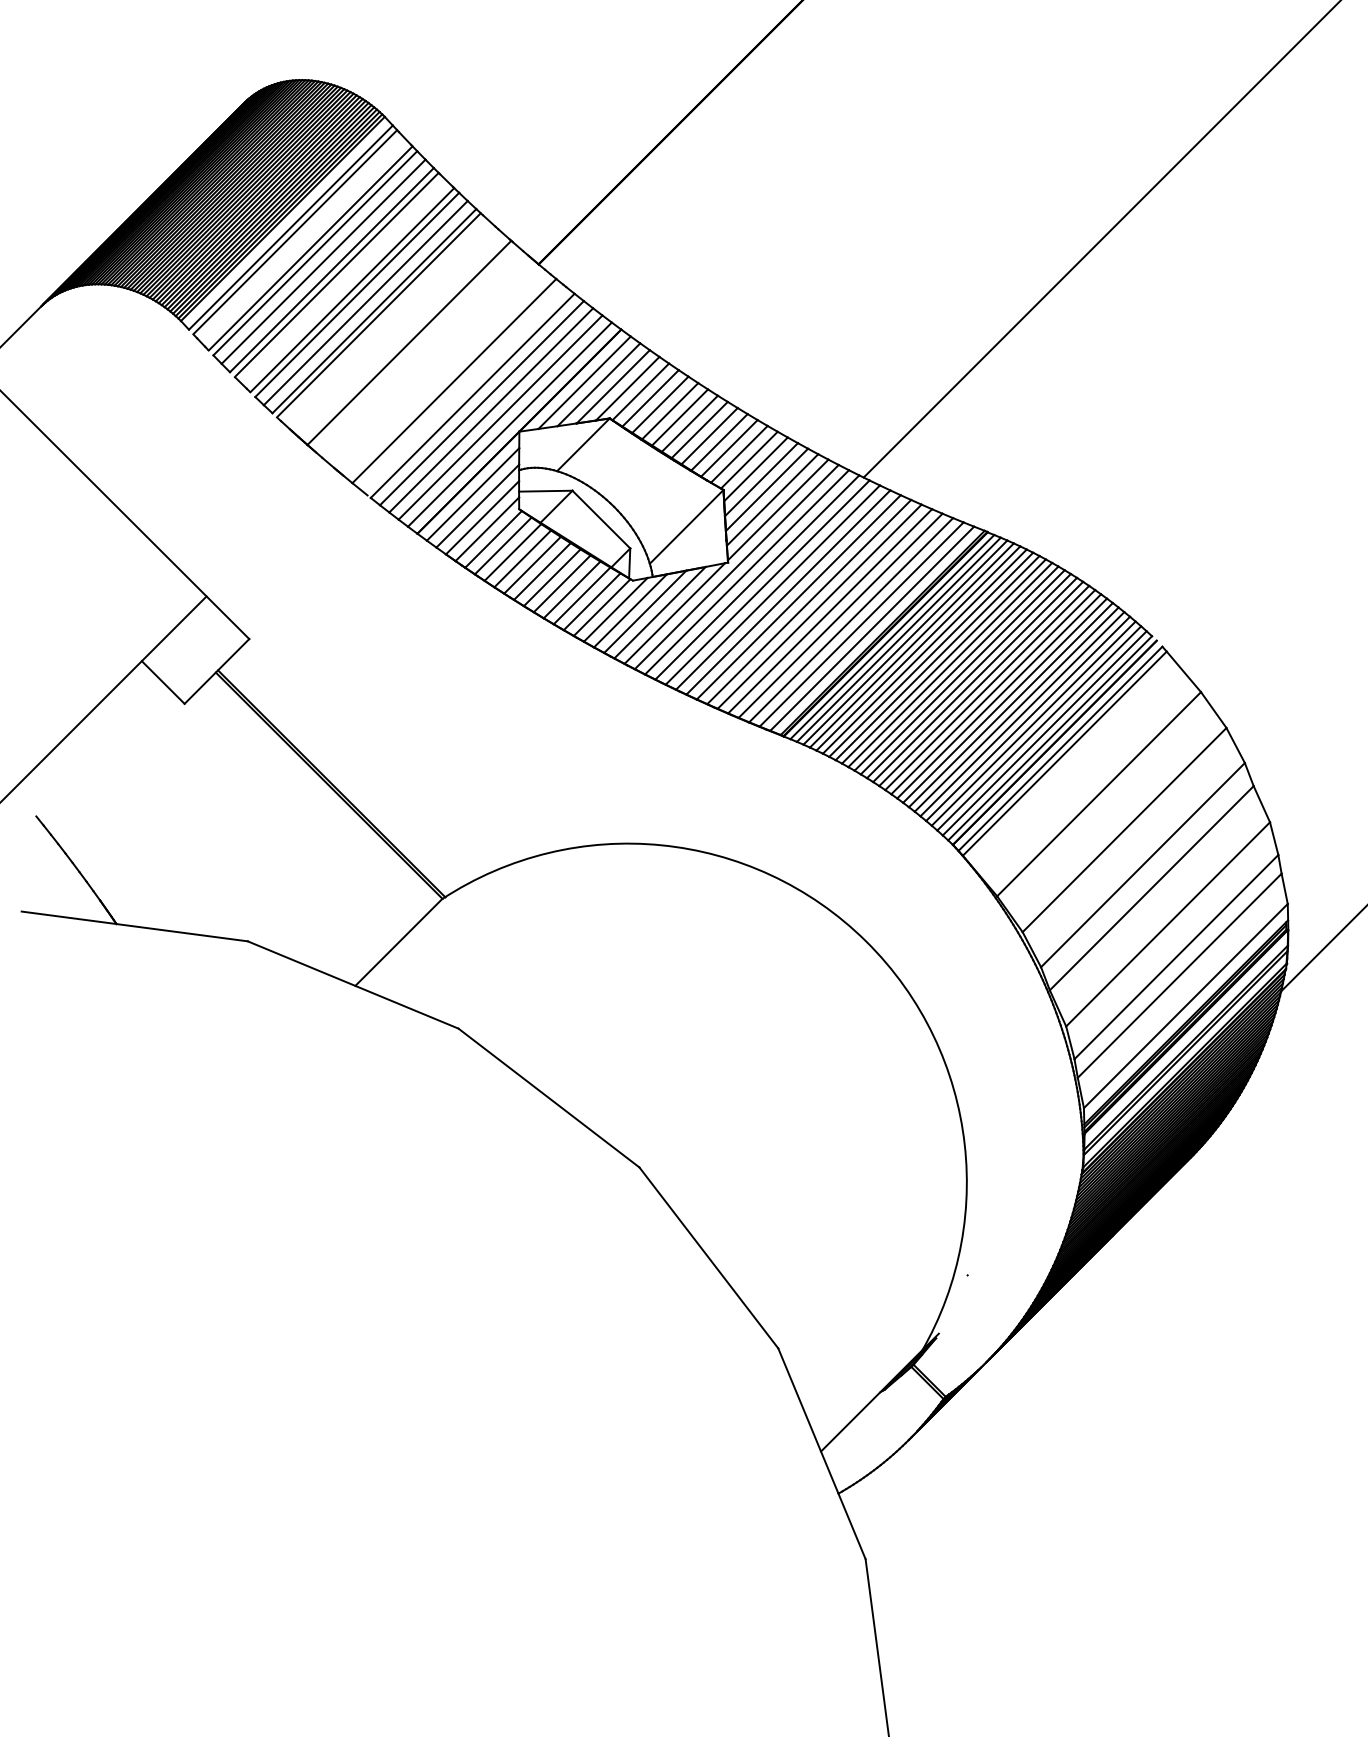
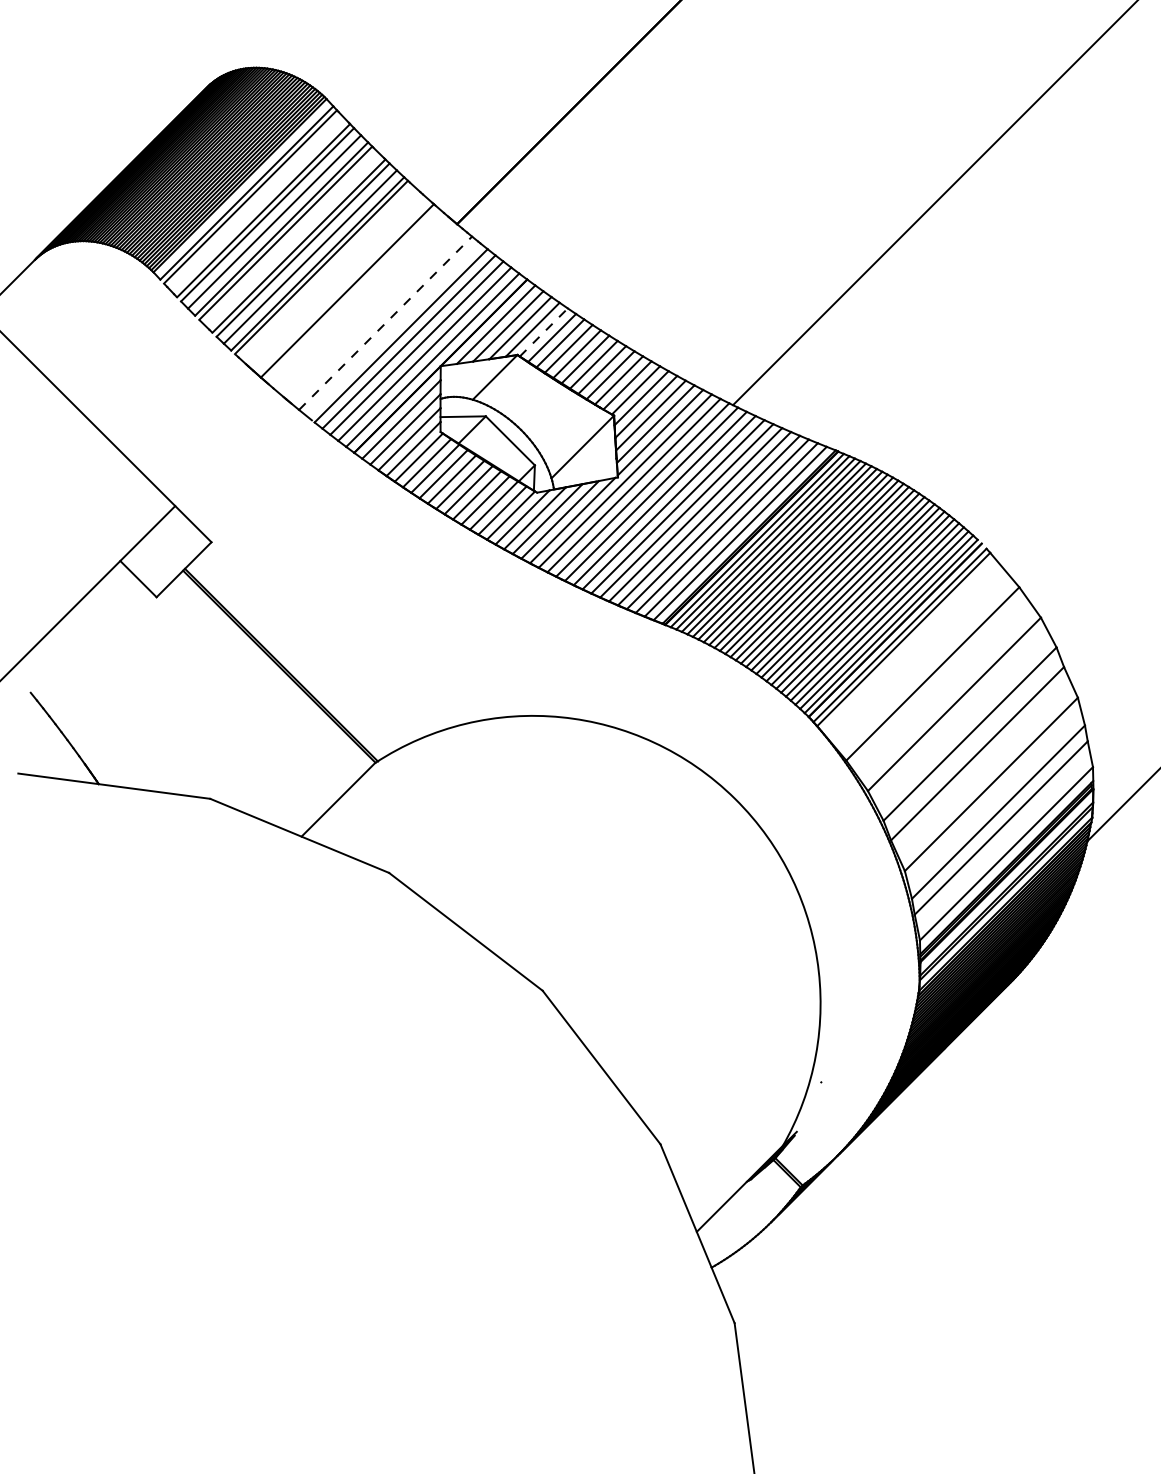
line: (454, 380) -> (385, 322), solid -> dashed
line: (641, 391) -> (544, 332), solid -> dashed

